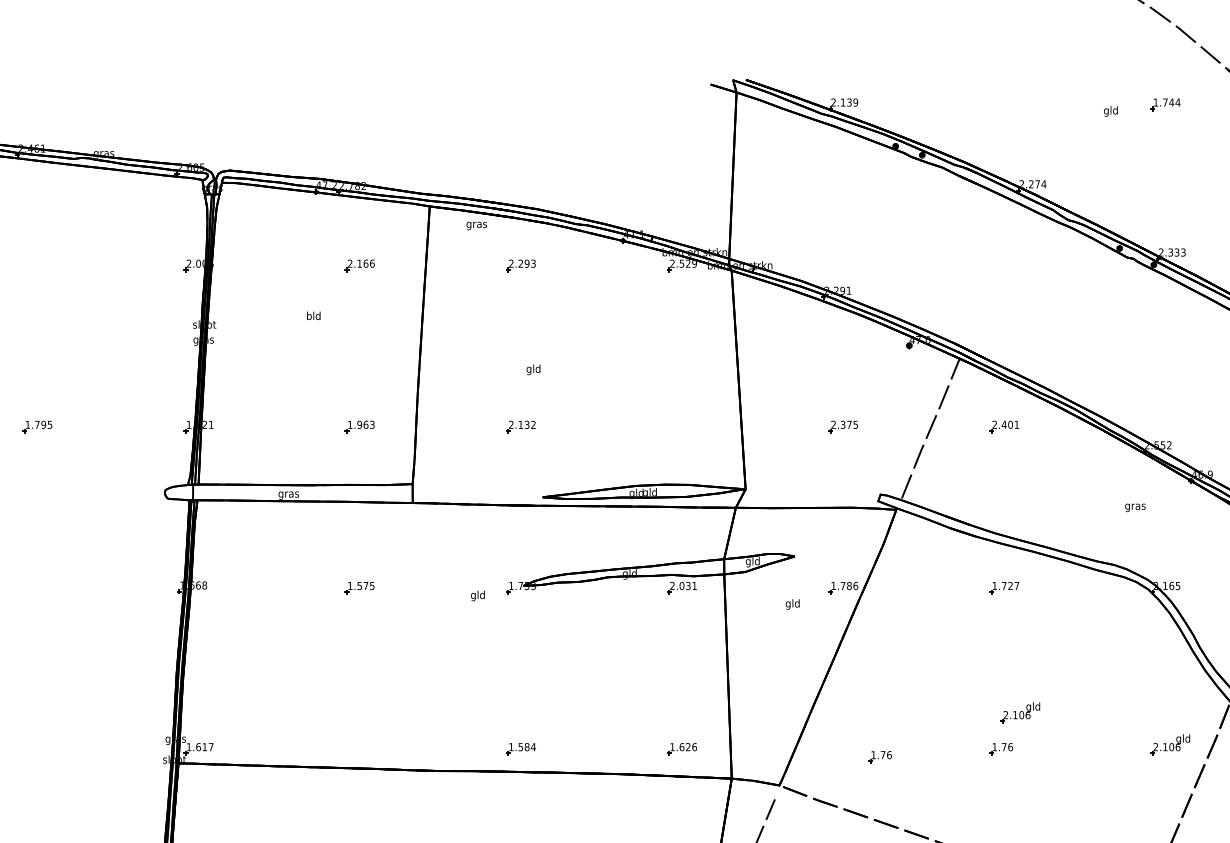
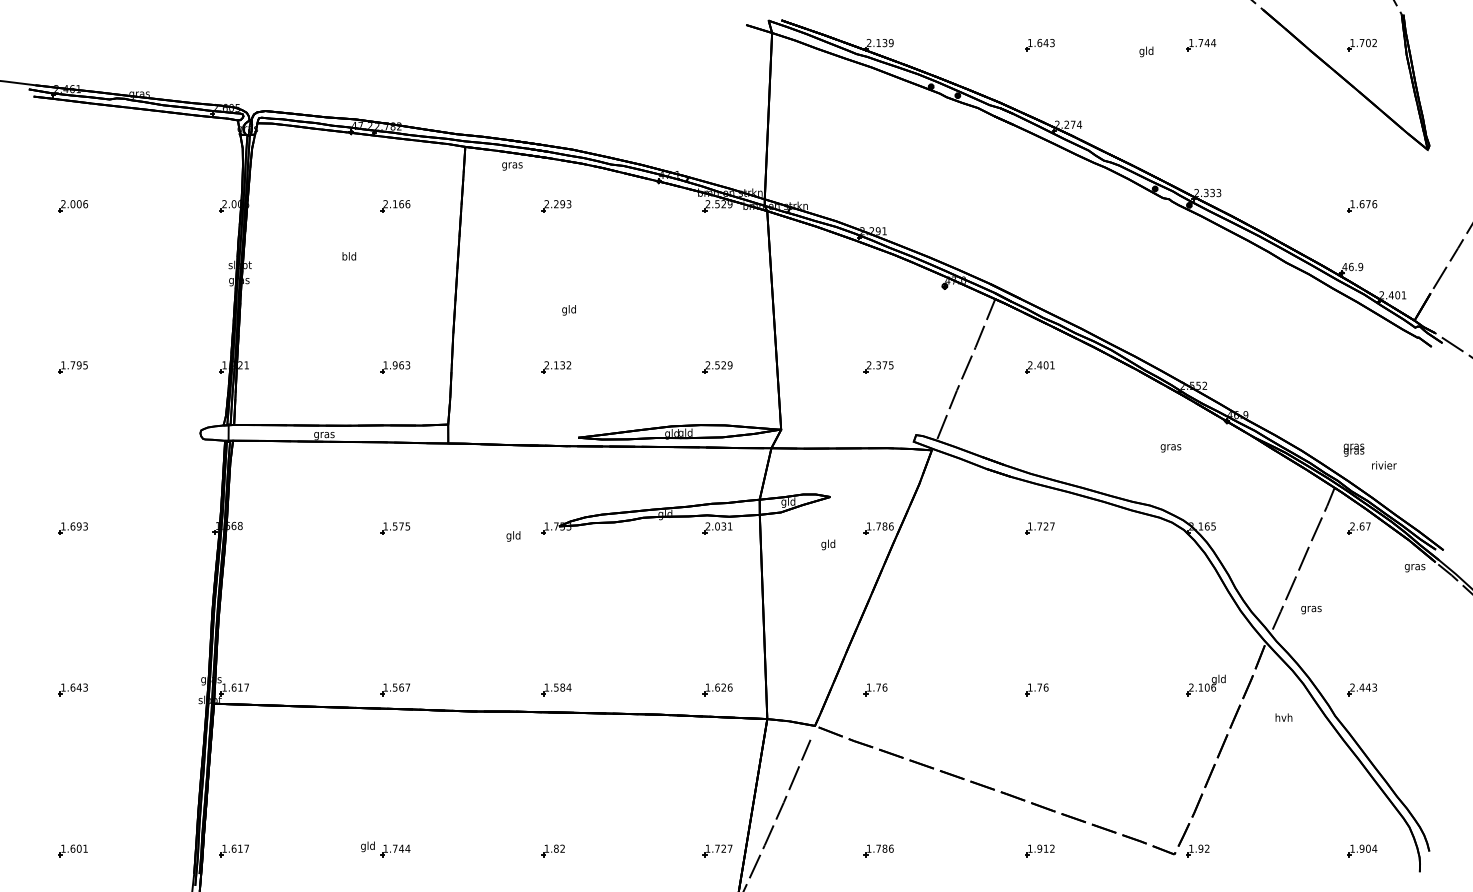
part: (1003, 105) -> (1039, 45), added
part: (37, 266) -> (73, 206), added
part: (681, 427) -> (717, 367), added
part: (36, 588) -> (72, 528), added
part: (1019, 713) -> (1055, 653), removed
part: (36, 749) -> (72, 689), added
part: (358, 749) -> (394, 689), added
part: (879, 757) -> (875, 689), moved

